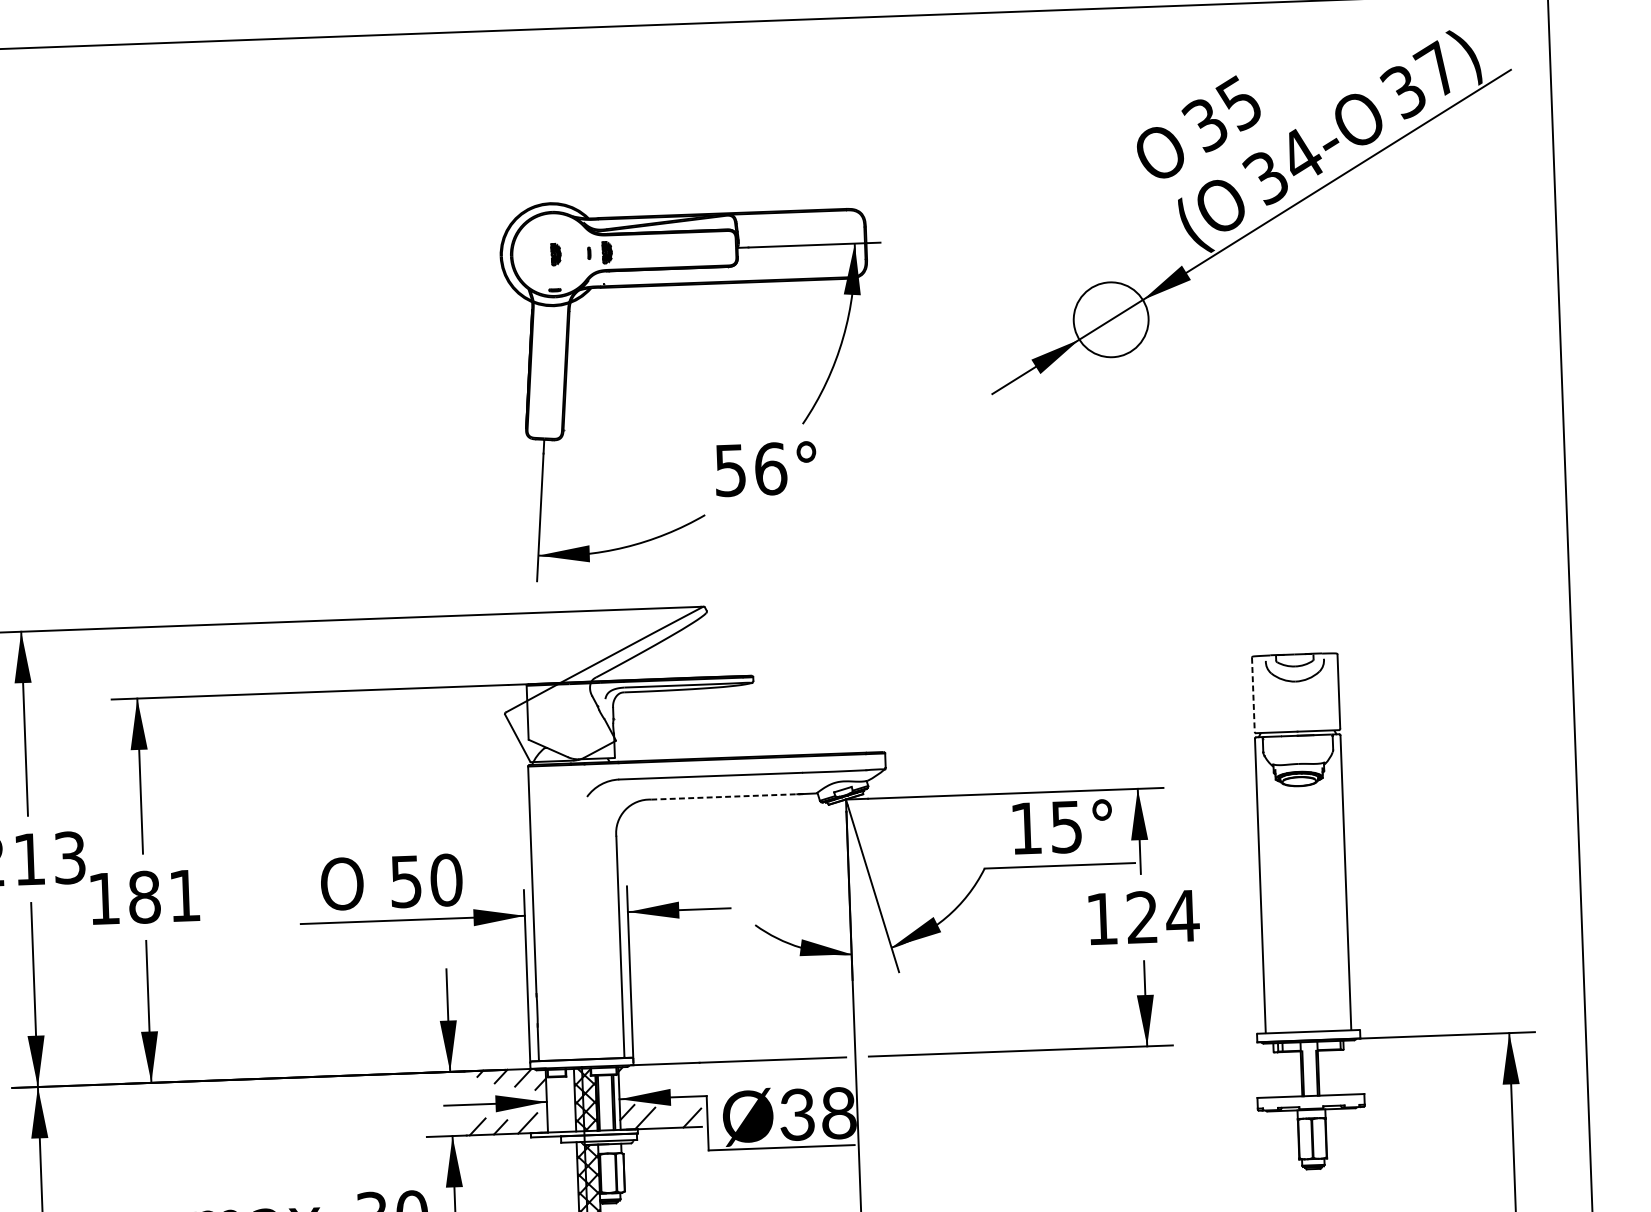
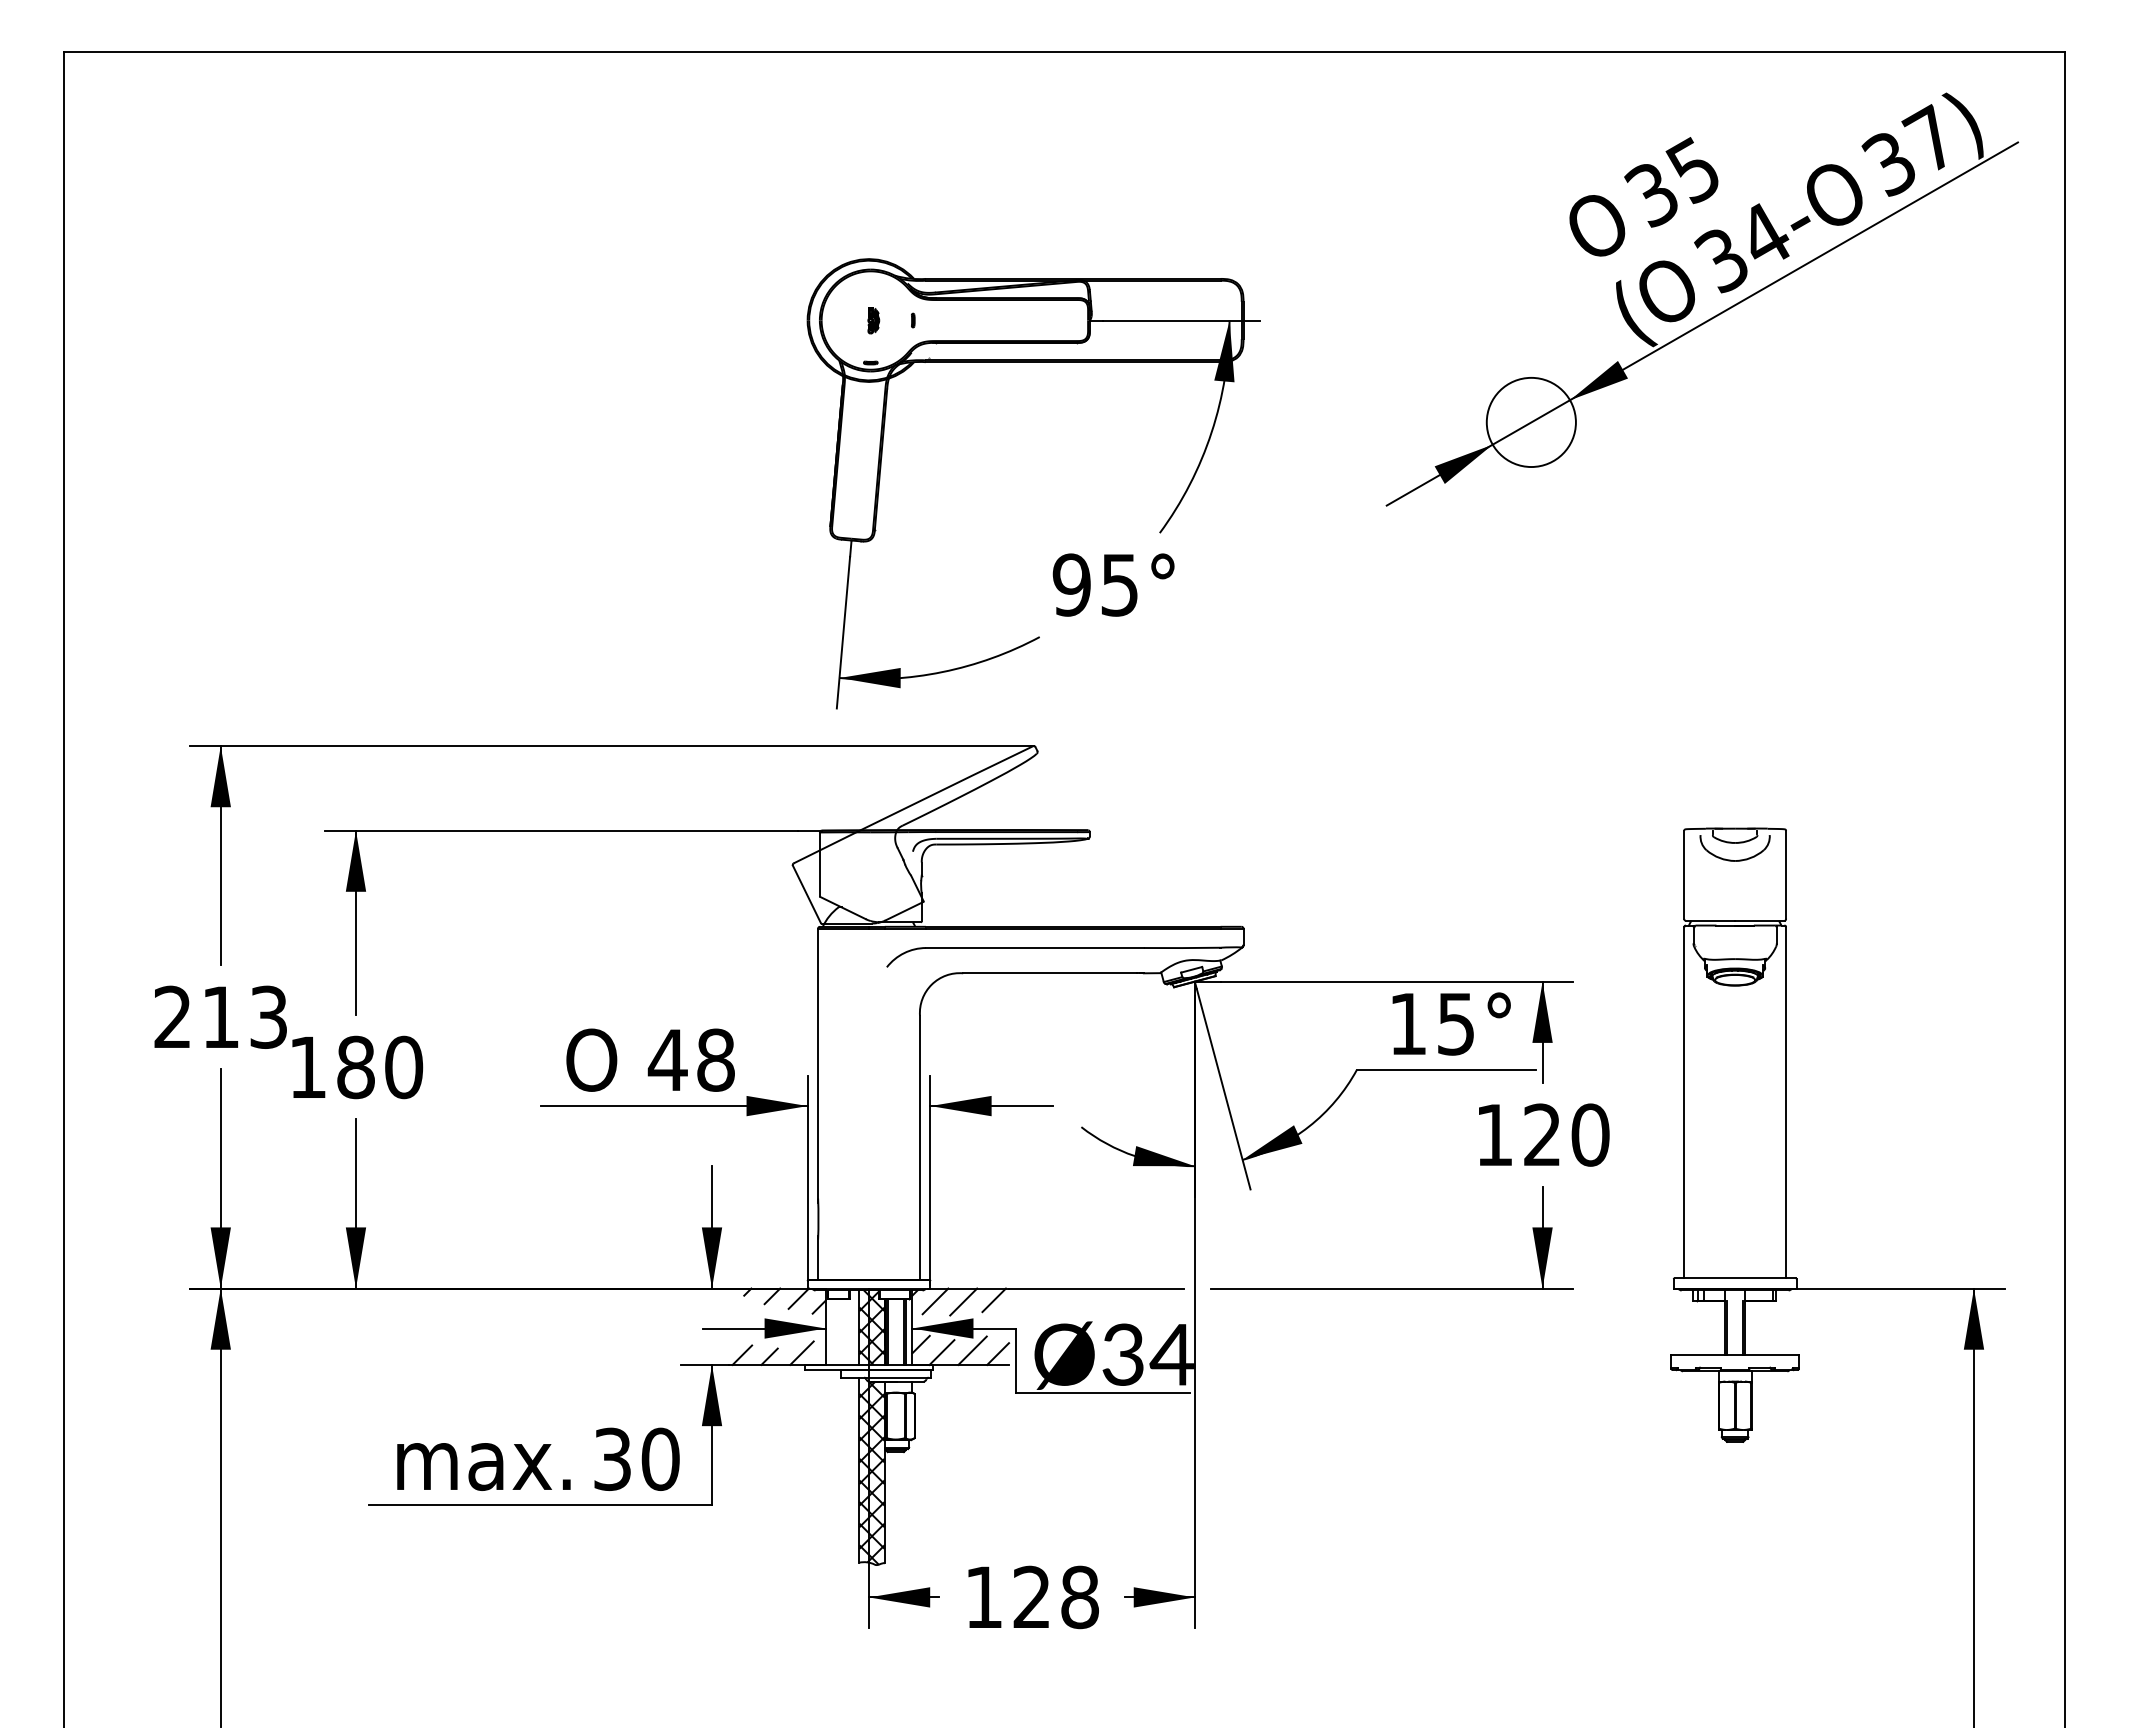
part: (607, 252) -> (934, 320), removed
text: (750, 469) -> (1095, 584), 56° -> 95°
line: (1253, 694) -> (1684, 874), dashed -> solid
line: (724, 797) -> (1050, 973), dashed -> solid
text: (425, 880) -> (691, 1059), 50 -> 48
text: (185, 895) -> (404, 1067), 181 -> 180
text: (1182, 915) -> (1590, 1134), 124 -> 120
line: (686, 1073) -> (993, 1300), added
line: (638, 1075) -> (935, 1301), added
line: (661, 1075) -> (963, 1301), added
text: (837, 1113) -> (1171, 1354), Ø38 -> Ø34
line: (670, 1115) -> (972, 1350), added

